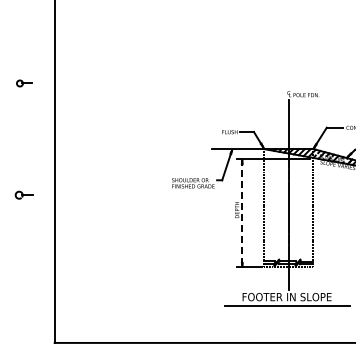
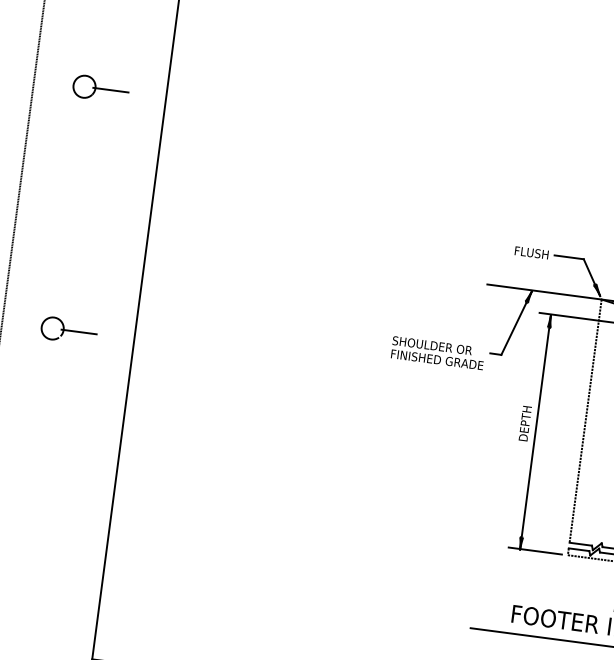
part: (24, 83) -> (100, 88), size x1.67
part: (24, 195) -> (68, 331), size x1.43
line: (242, 214) -> (535, 434), dashed -> solid

